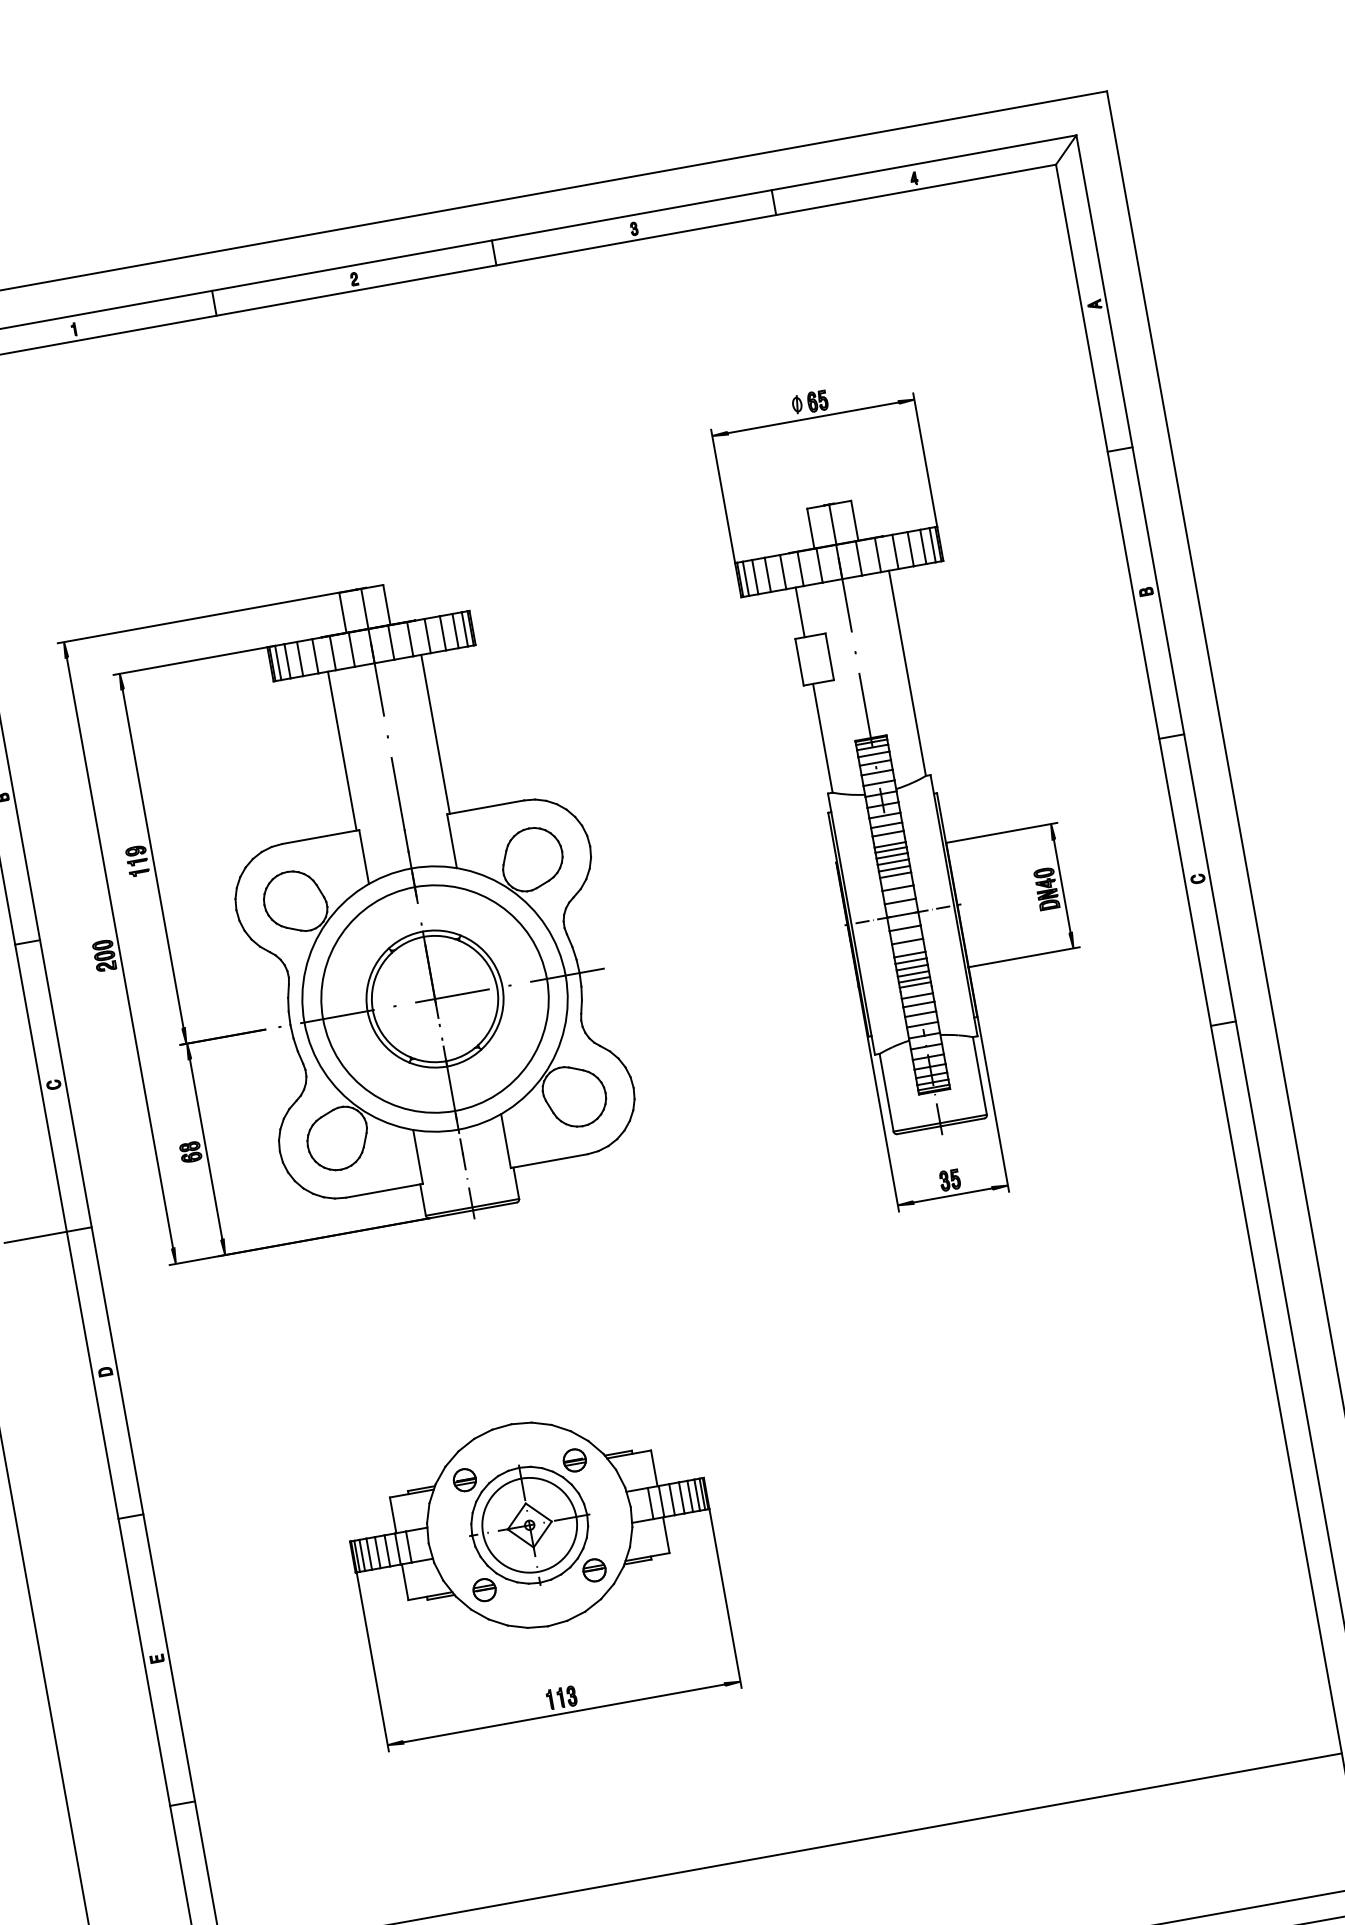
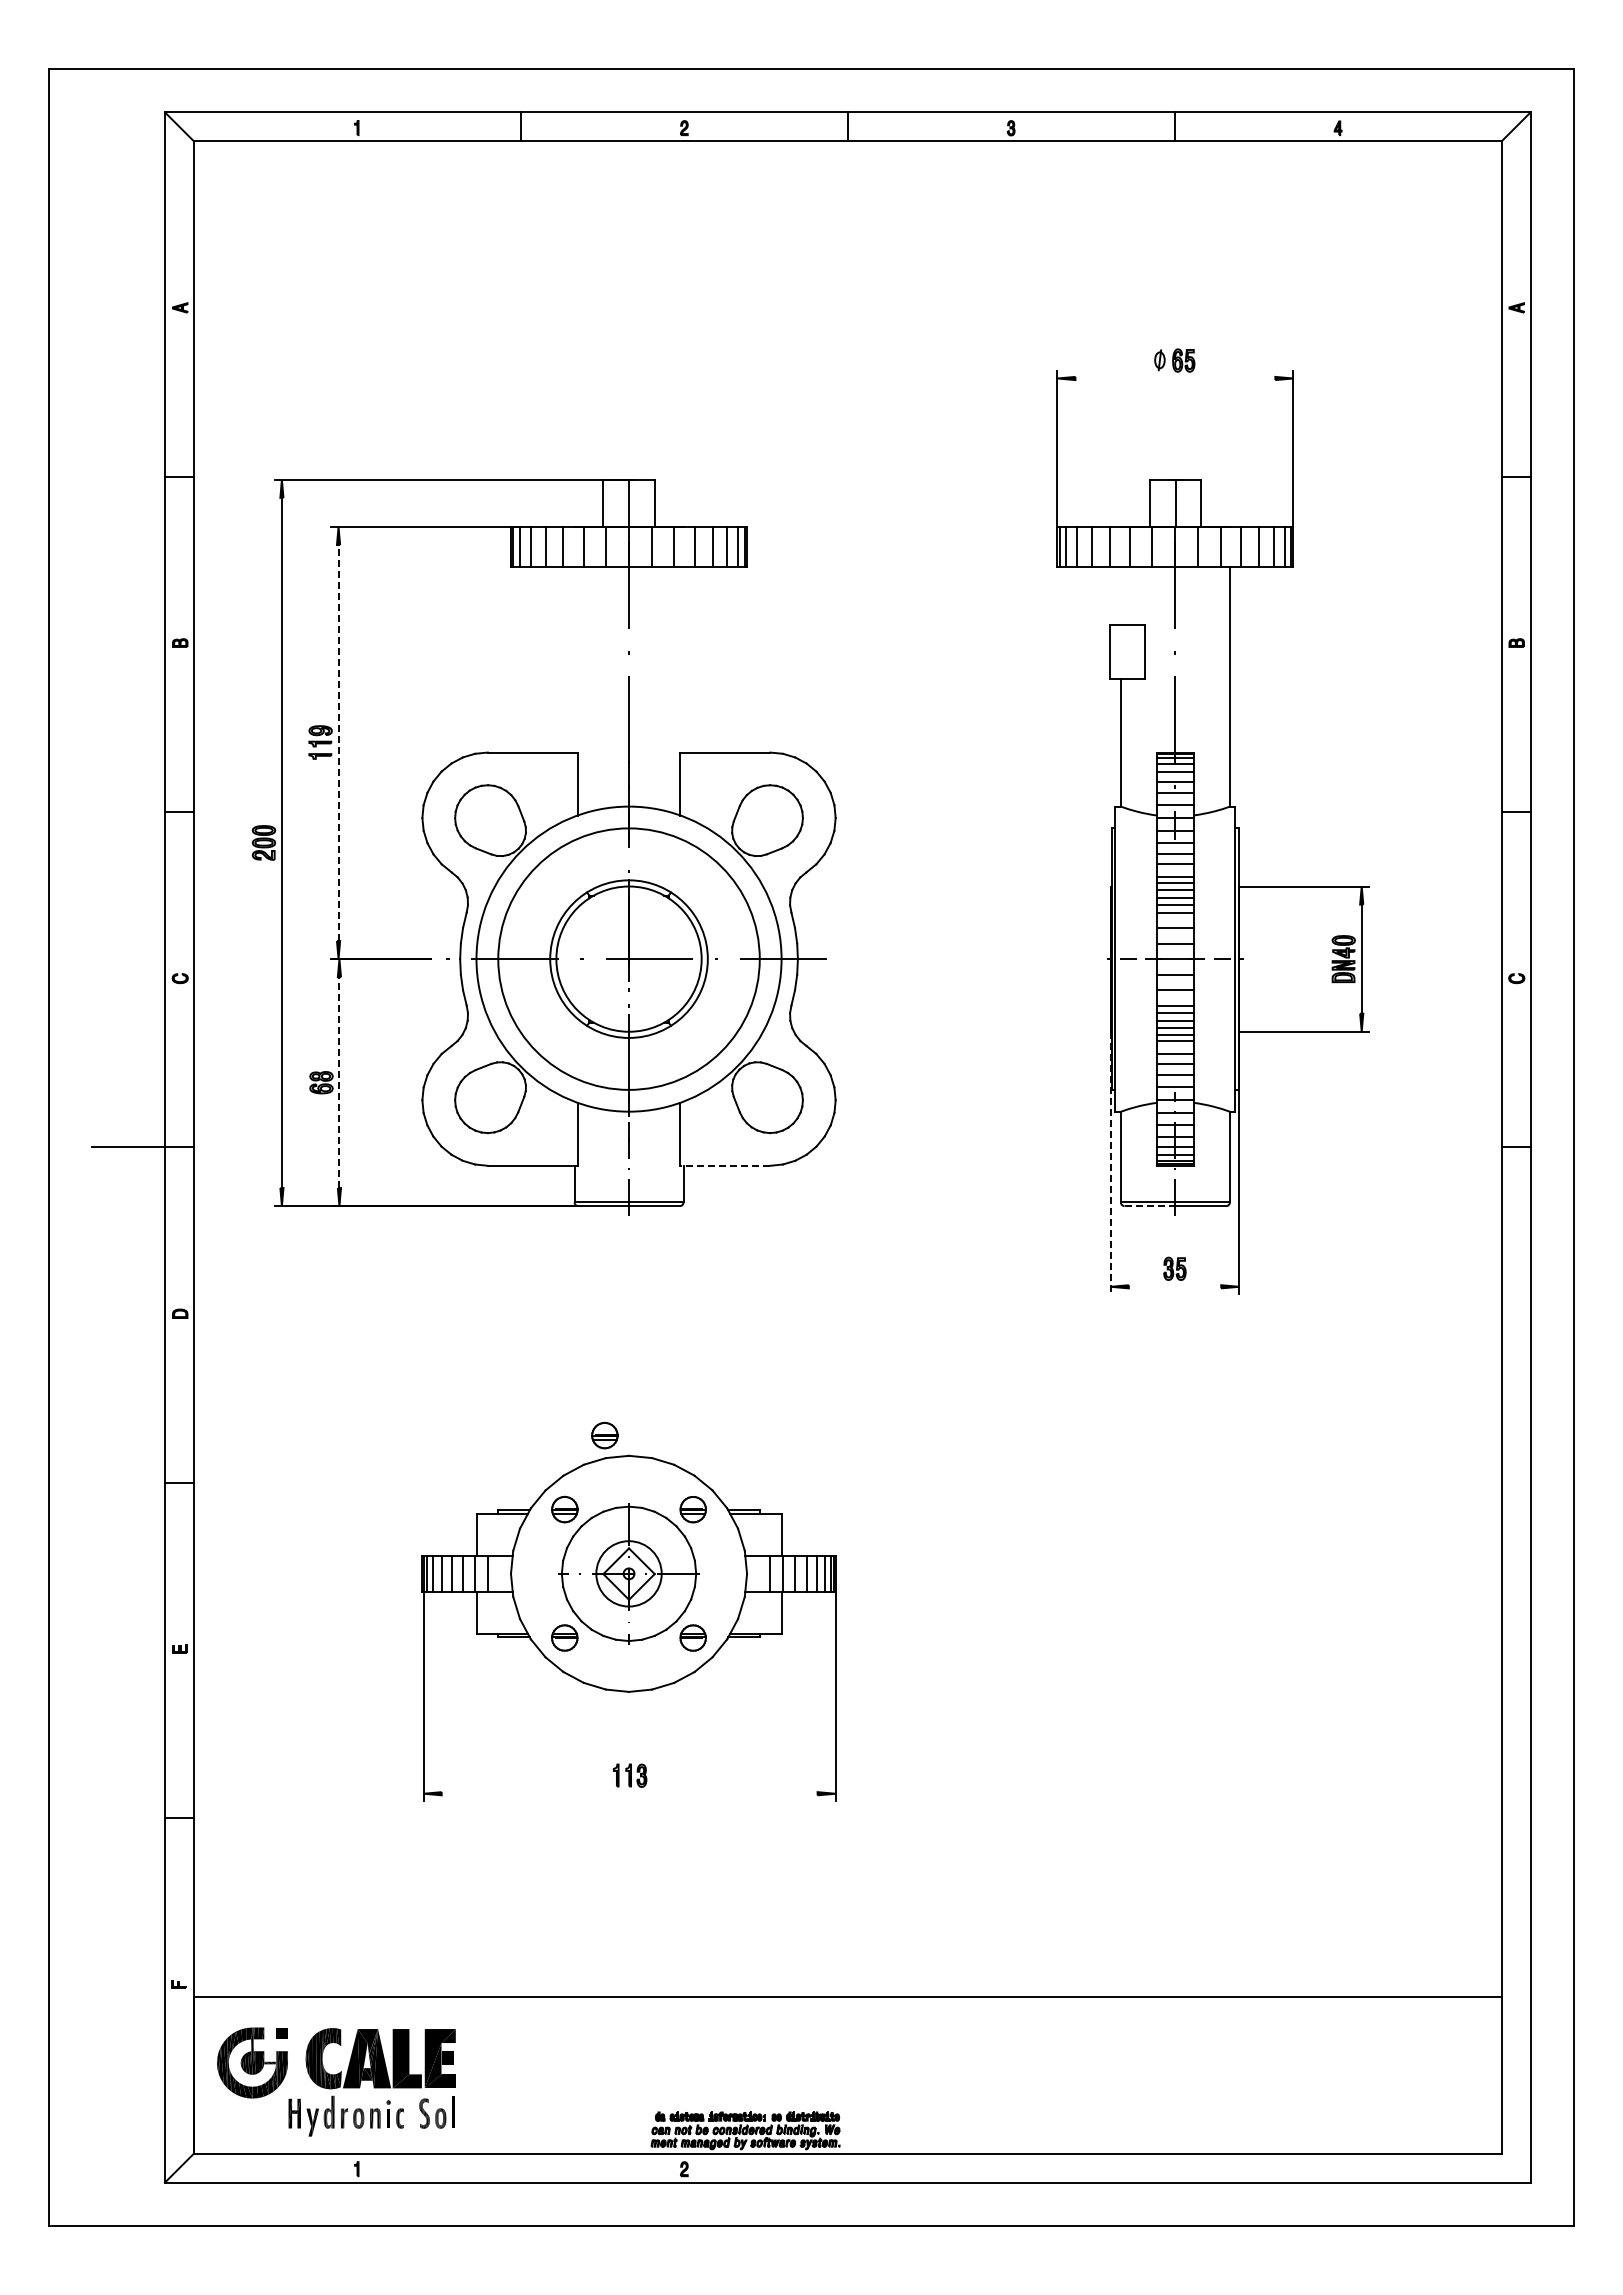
line: (813, 417) -> (1175, 378), removed
line: (799, 612) -> (1120, 595), removed
line: (435, 734) -> (683, 659), removed
line: (342, 750) -> (574, 659), removed
line: (152, 858) -> (338, 742), solid -> dashed
line: (878, 1099) -> (1110, 1163), solid -> dashed
line: (919, 1130) -> (1150, 1206), solid -> dashed
line: (206, 1149) -> (339, 1082), solid -> dashed
line: (549, 1160) -> (725, 1165), solid -> dashed
line: (952, 1195) -> (1174, 1286), removed
part: (487, 1410) -> (604, 1435), added
circle: (529, 1525) -> (628, 1573), size x0.6
line: (563, 1713) -> (629, 1793), removed

